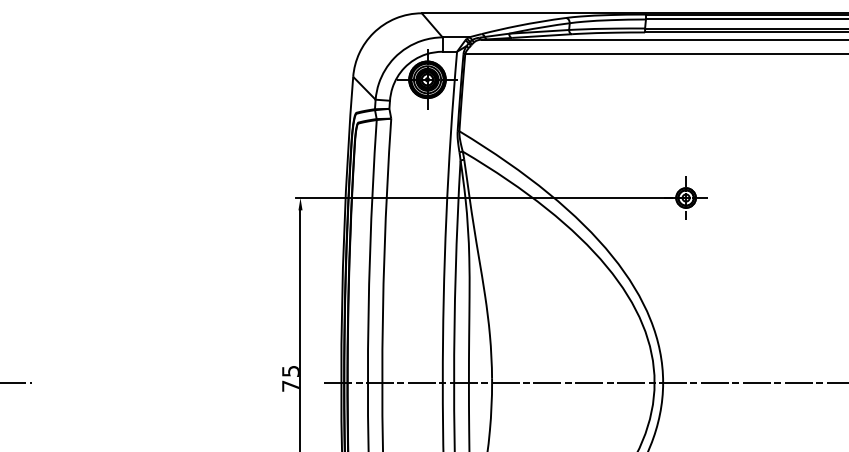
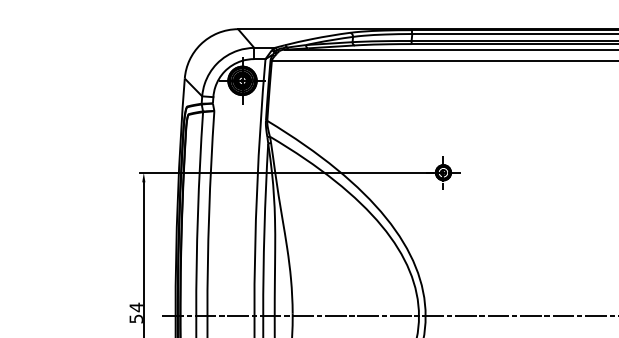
text: (290, 378) -> (136, 312), 75 -> 54

